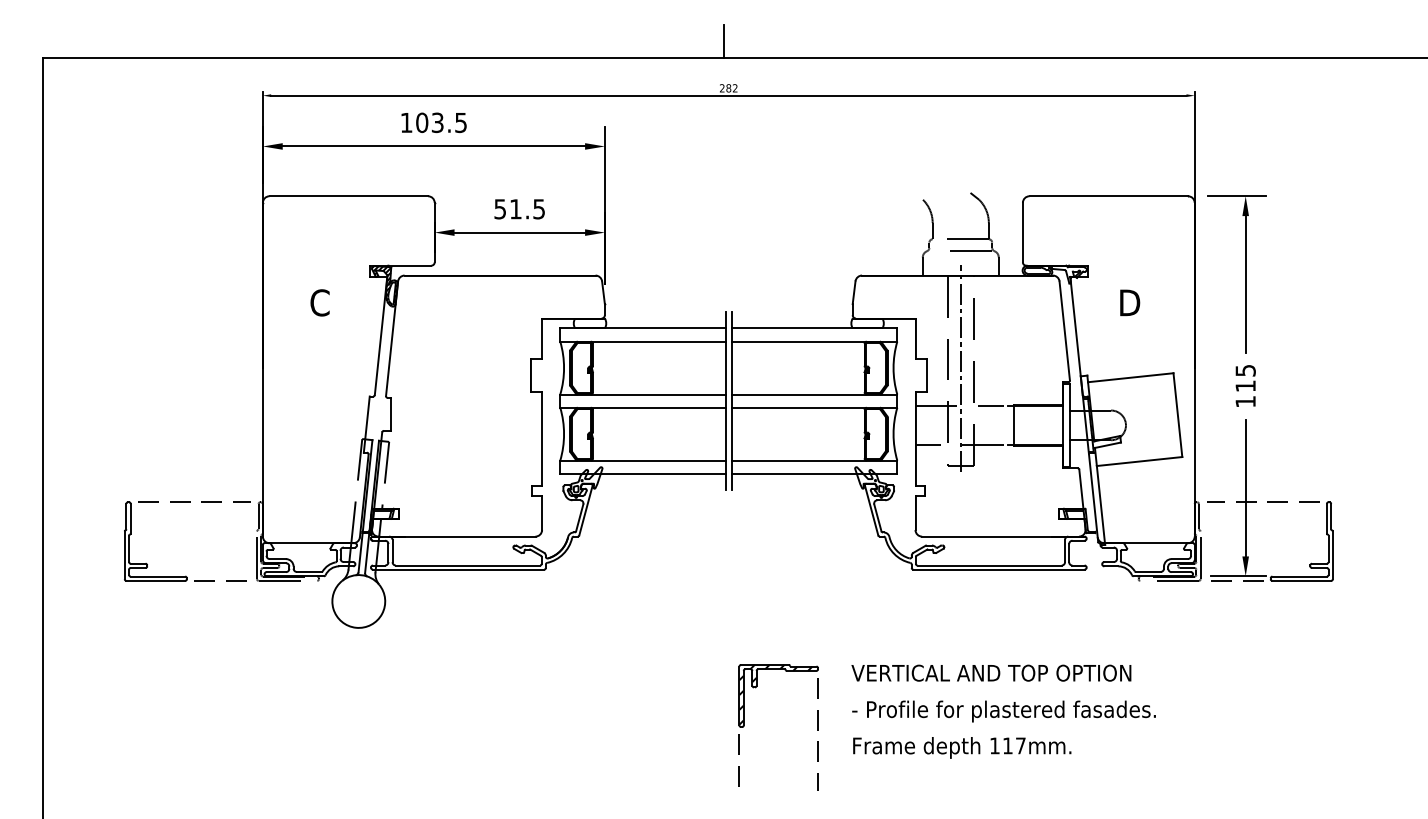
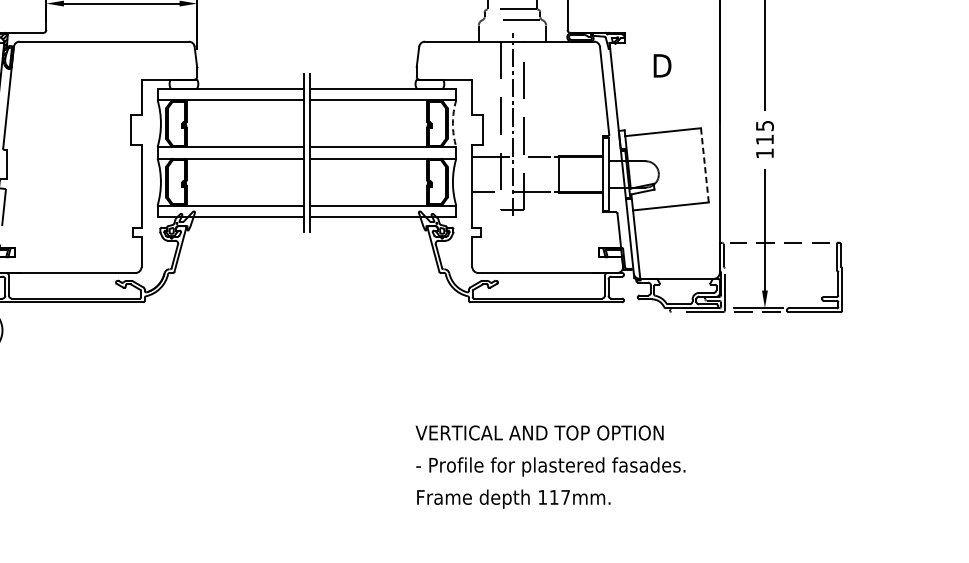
arc: (893, 368) -> (452, 124), solid -> dashed
line: (1177, 414) -> (704, 164), solid -> dashed
text: (1003, 711) -> (550, 466), moved
part: (744, 726) -> (320, 441), removed

